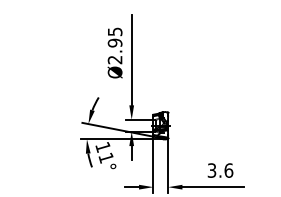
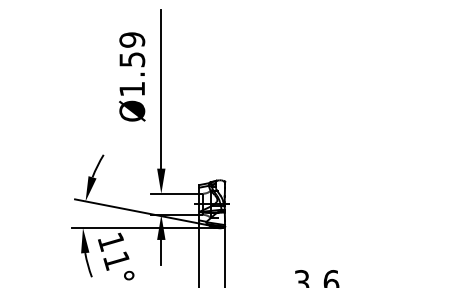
text: (114, 45) -> (131, 63), Ø2.95 -> Ø1.59

